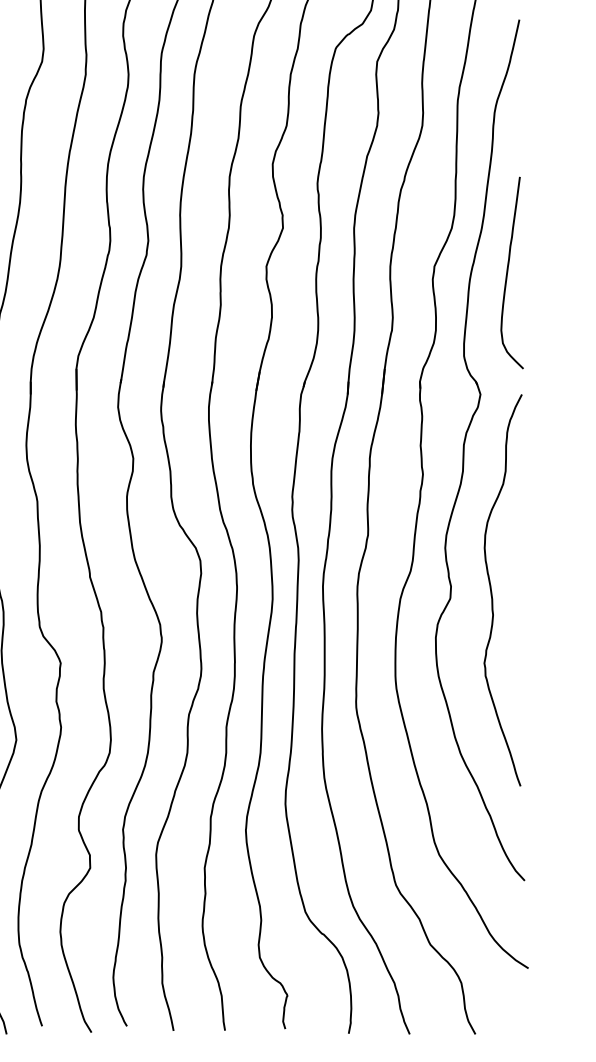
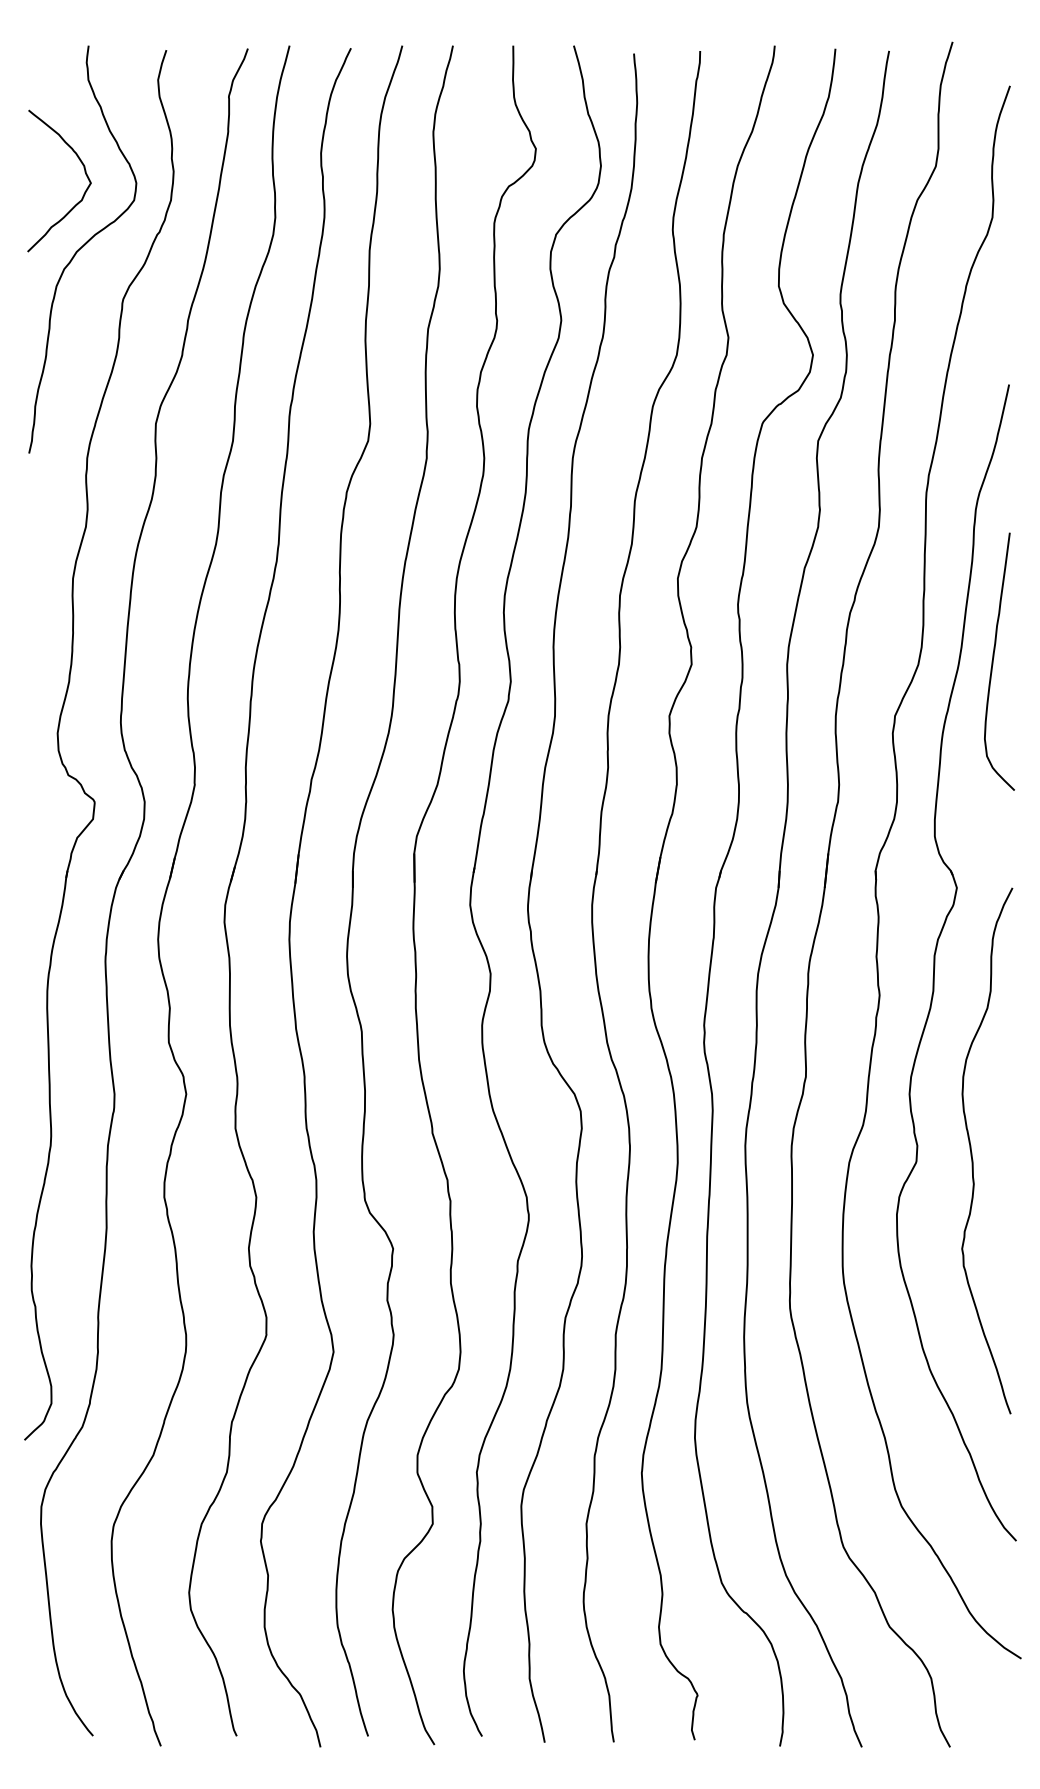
curve: (507, 272) -> (993, 661), moved

